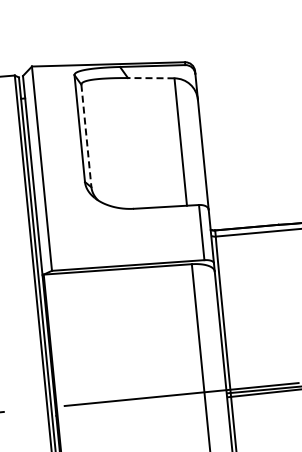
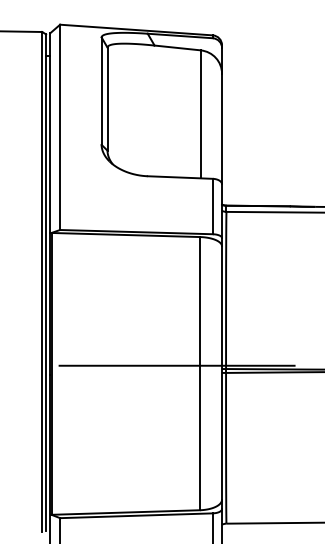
line: (151, 77) -> (177, 47), dashed -> solid
line: (86, 136) -> (107, 99), dashed -> solid

